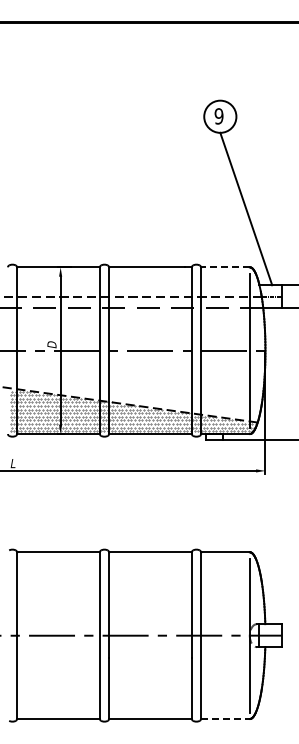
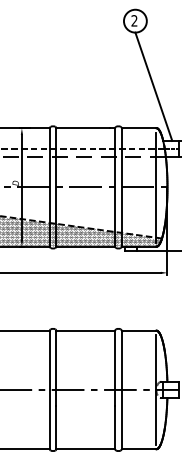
text: (218, 116) -> (134, 20), 9 -> 2
line: (224, 267) -> (138, 128), dashed -> solid
line: (225, 719) -> (139, 449), dashed -> solid

